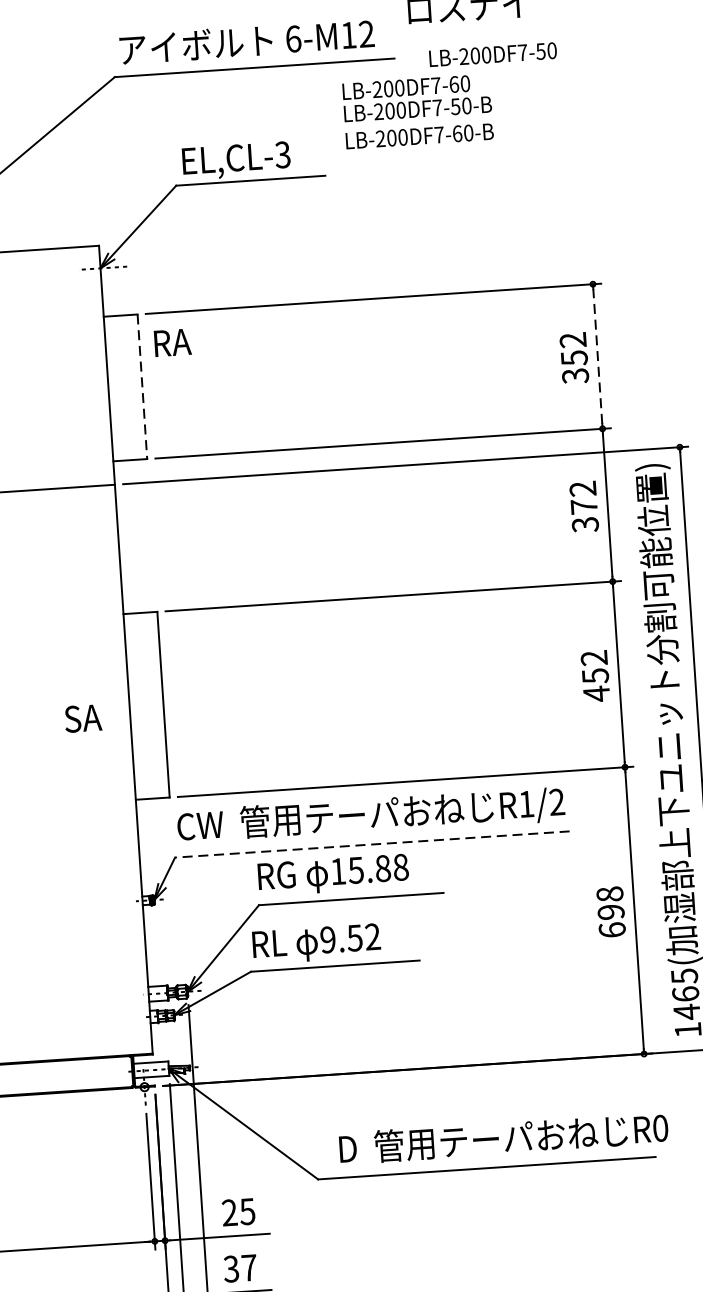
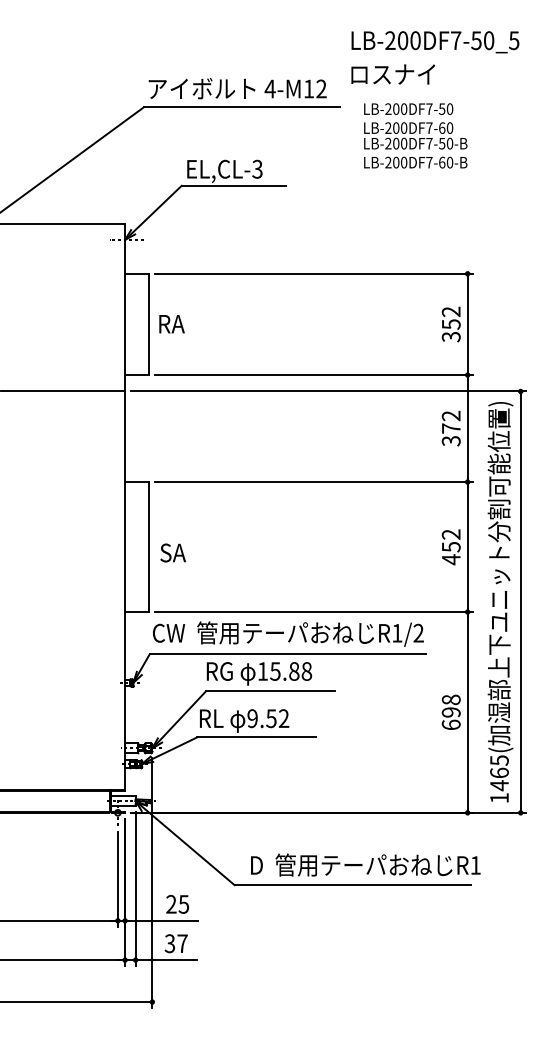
text: (292, 38) -> (269, 88), 6-M12 -> 4-M12
text: (417, 111) -> (415, 145), moved
text: (172, 343) -> (171, 324), moved
line: (597, 355) -> (467, 323), dashed -> solid
line: (141, 386) -> (148, 324), dashed -> solid
text: (82, 717) -> (172, 552), moved
line: (371, 844) -> (287, 654), dashed -> solid
text: (660, 1128) -> (475, 865), R0 -> R1

